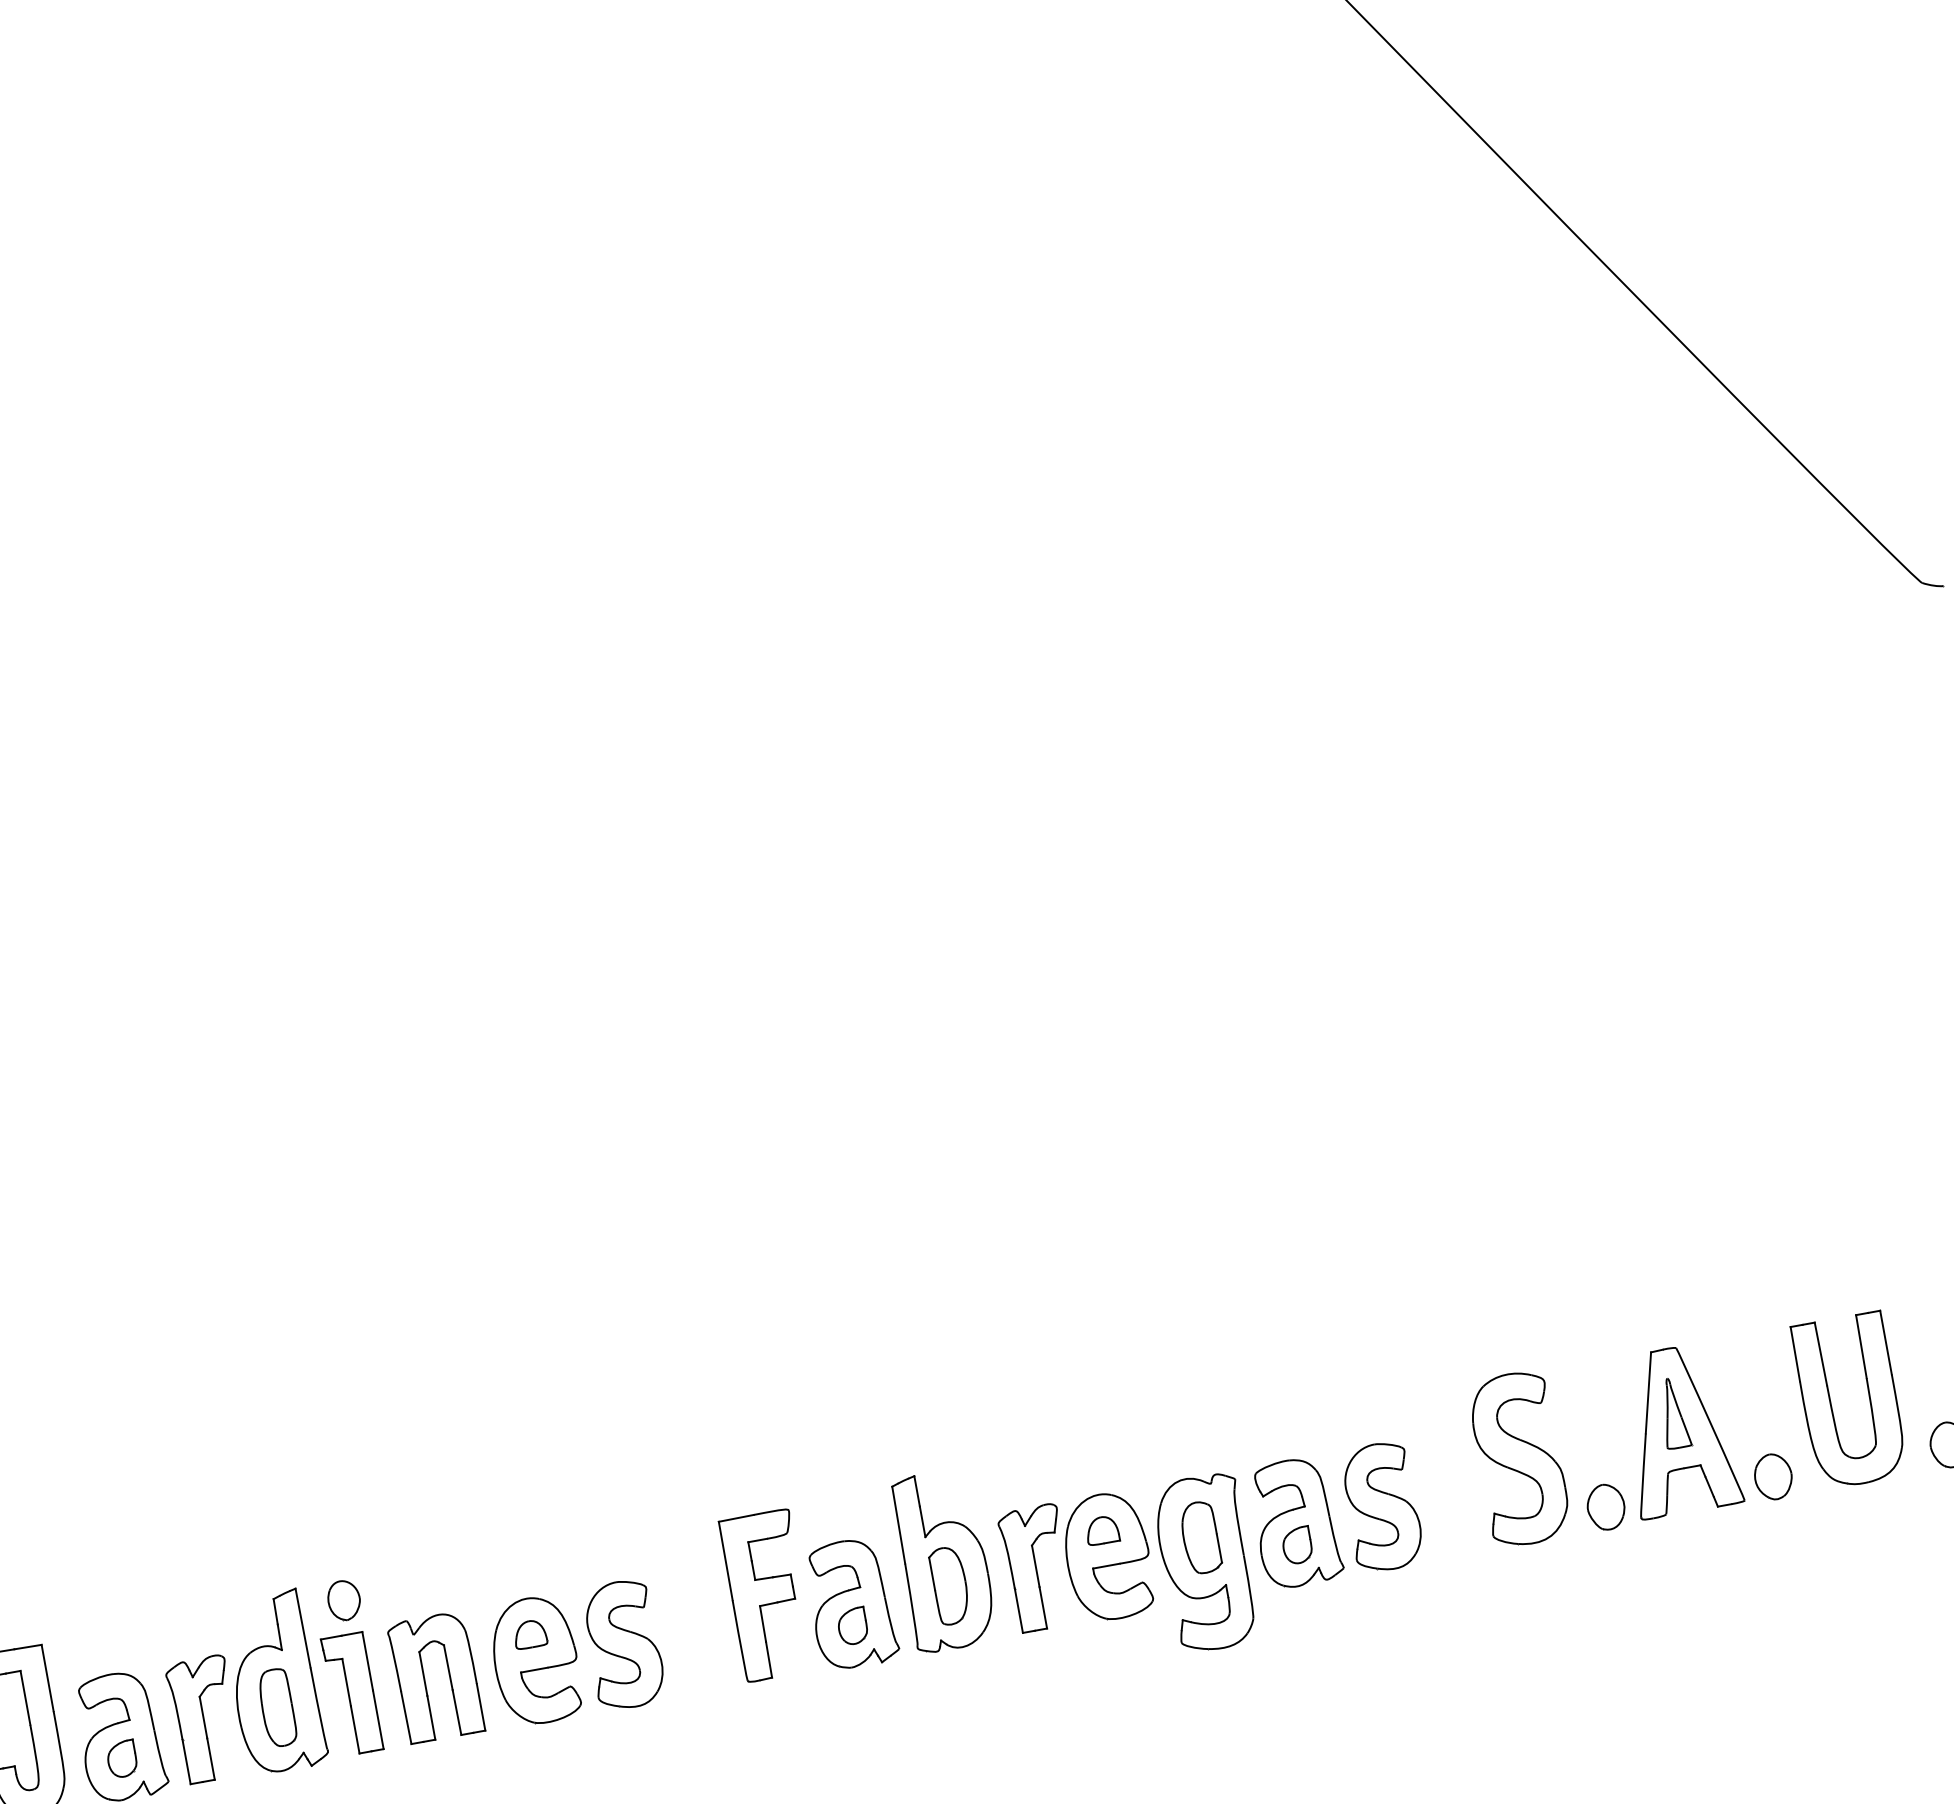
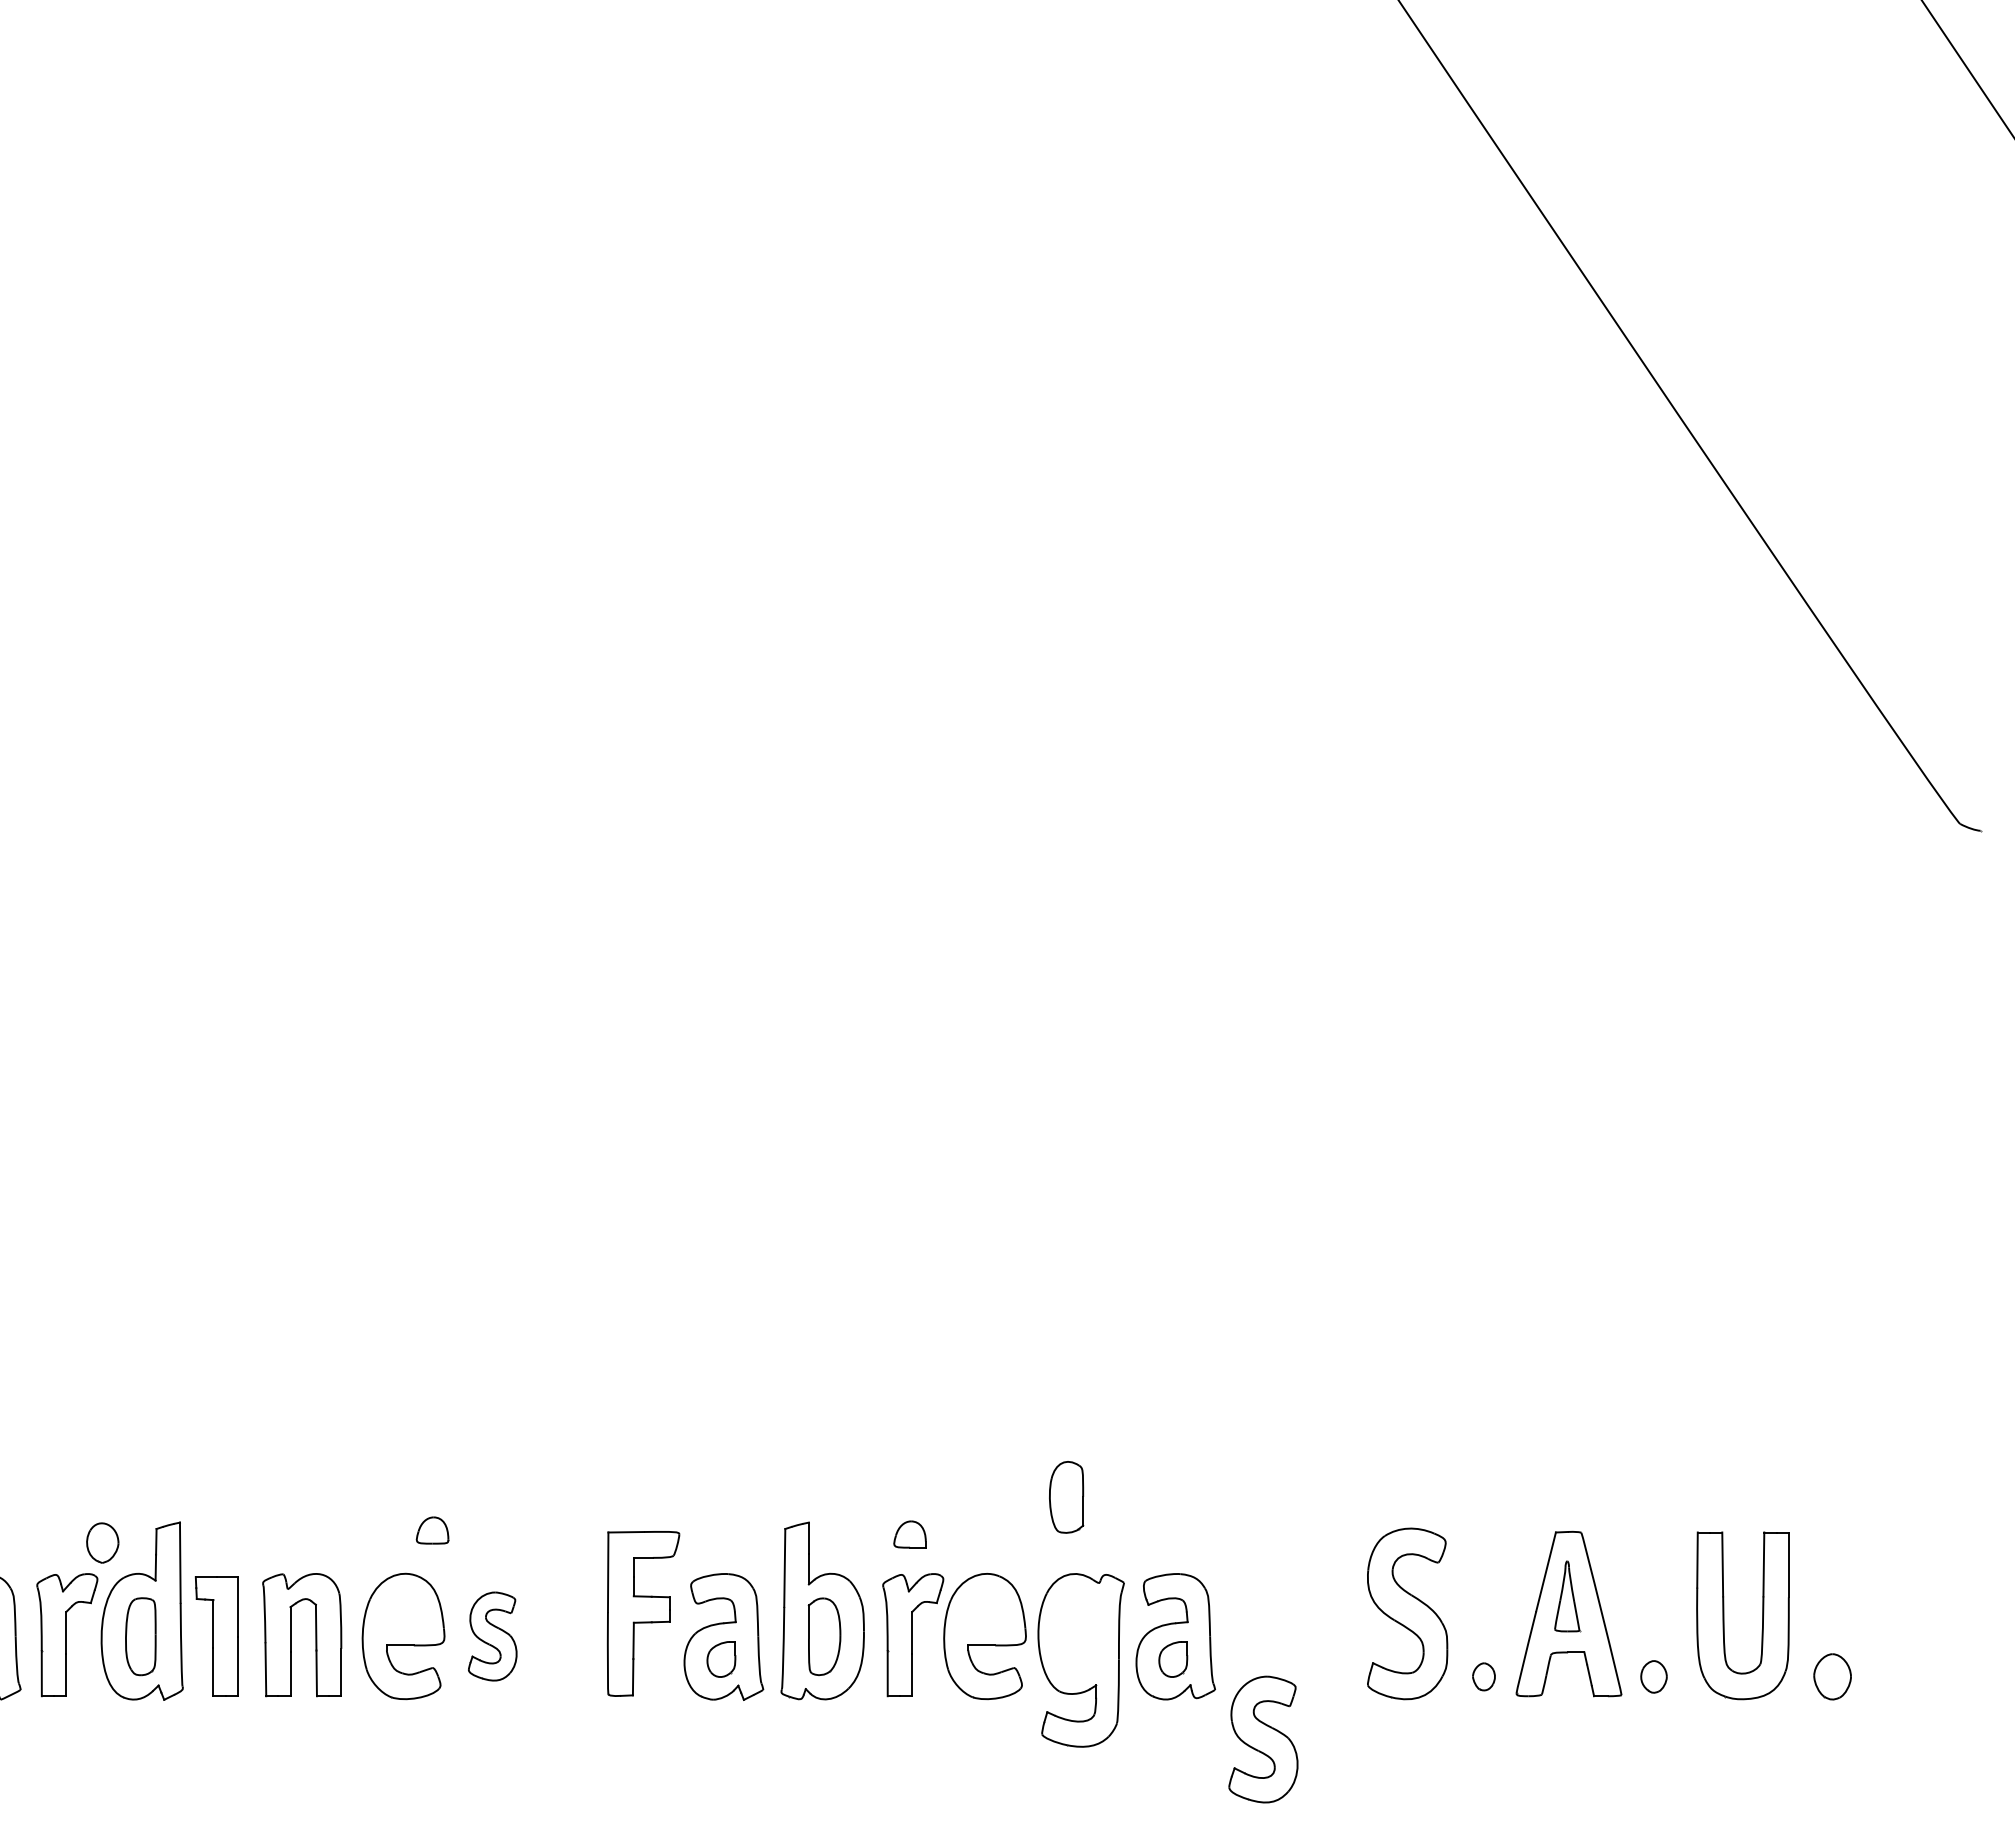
part: (1772, 1476) -> (1653, 1676), size x0.7
part: (1381, 1506) -> (1263, 1739), moved
part: (1605, 1507) -> (1483, 1676), size x0.6
part: (1101, 1530) -> (909, 1534), moved
part: (1200, 1537) -> (1066, 1497), moved
part: (343, 1600) -> (102, 1542), moved
part: (530, 1634) -> (432, 1530), moved
part: (623, 1644) -> (492, 1636), size x0.7

